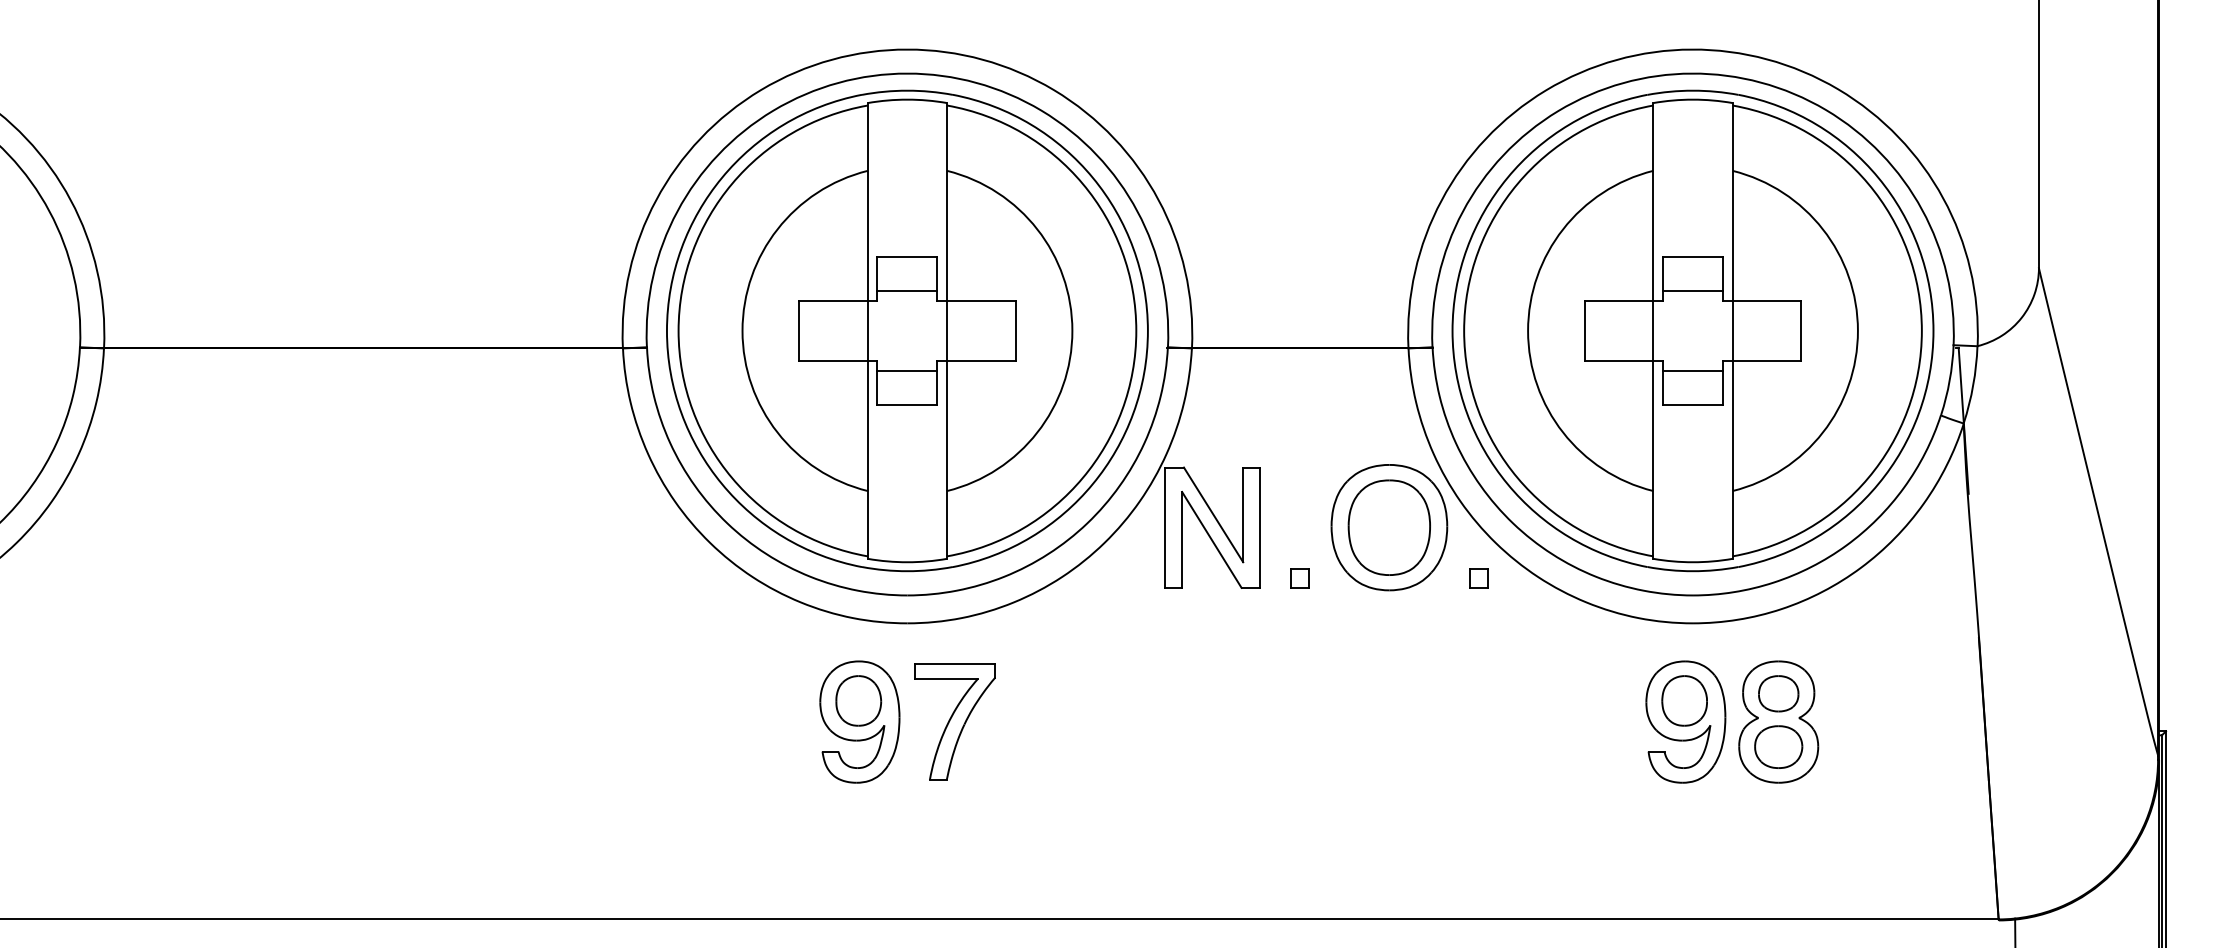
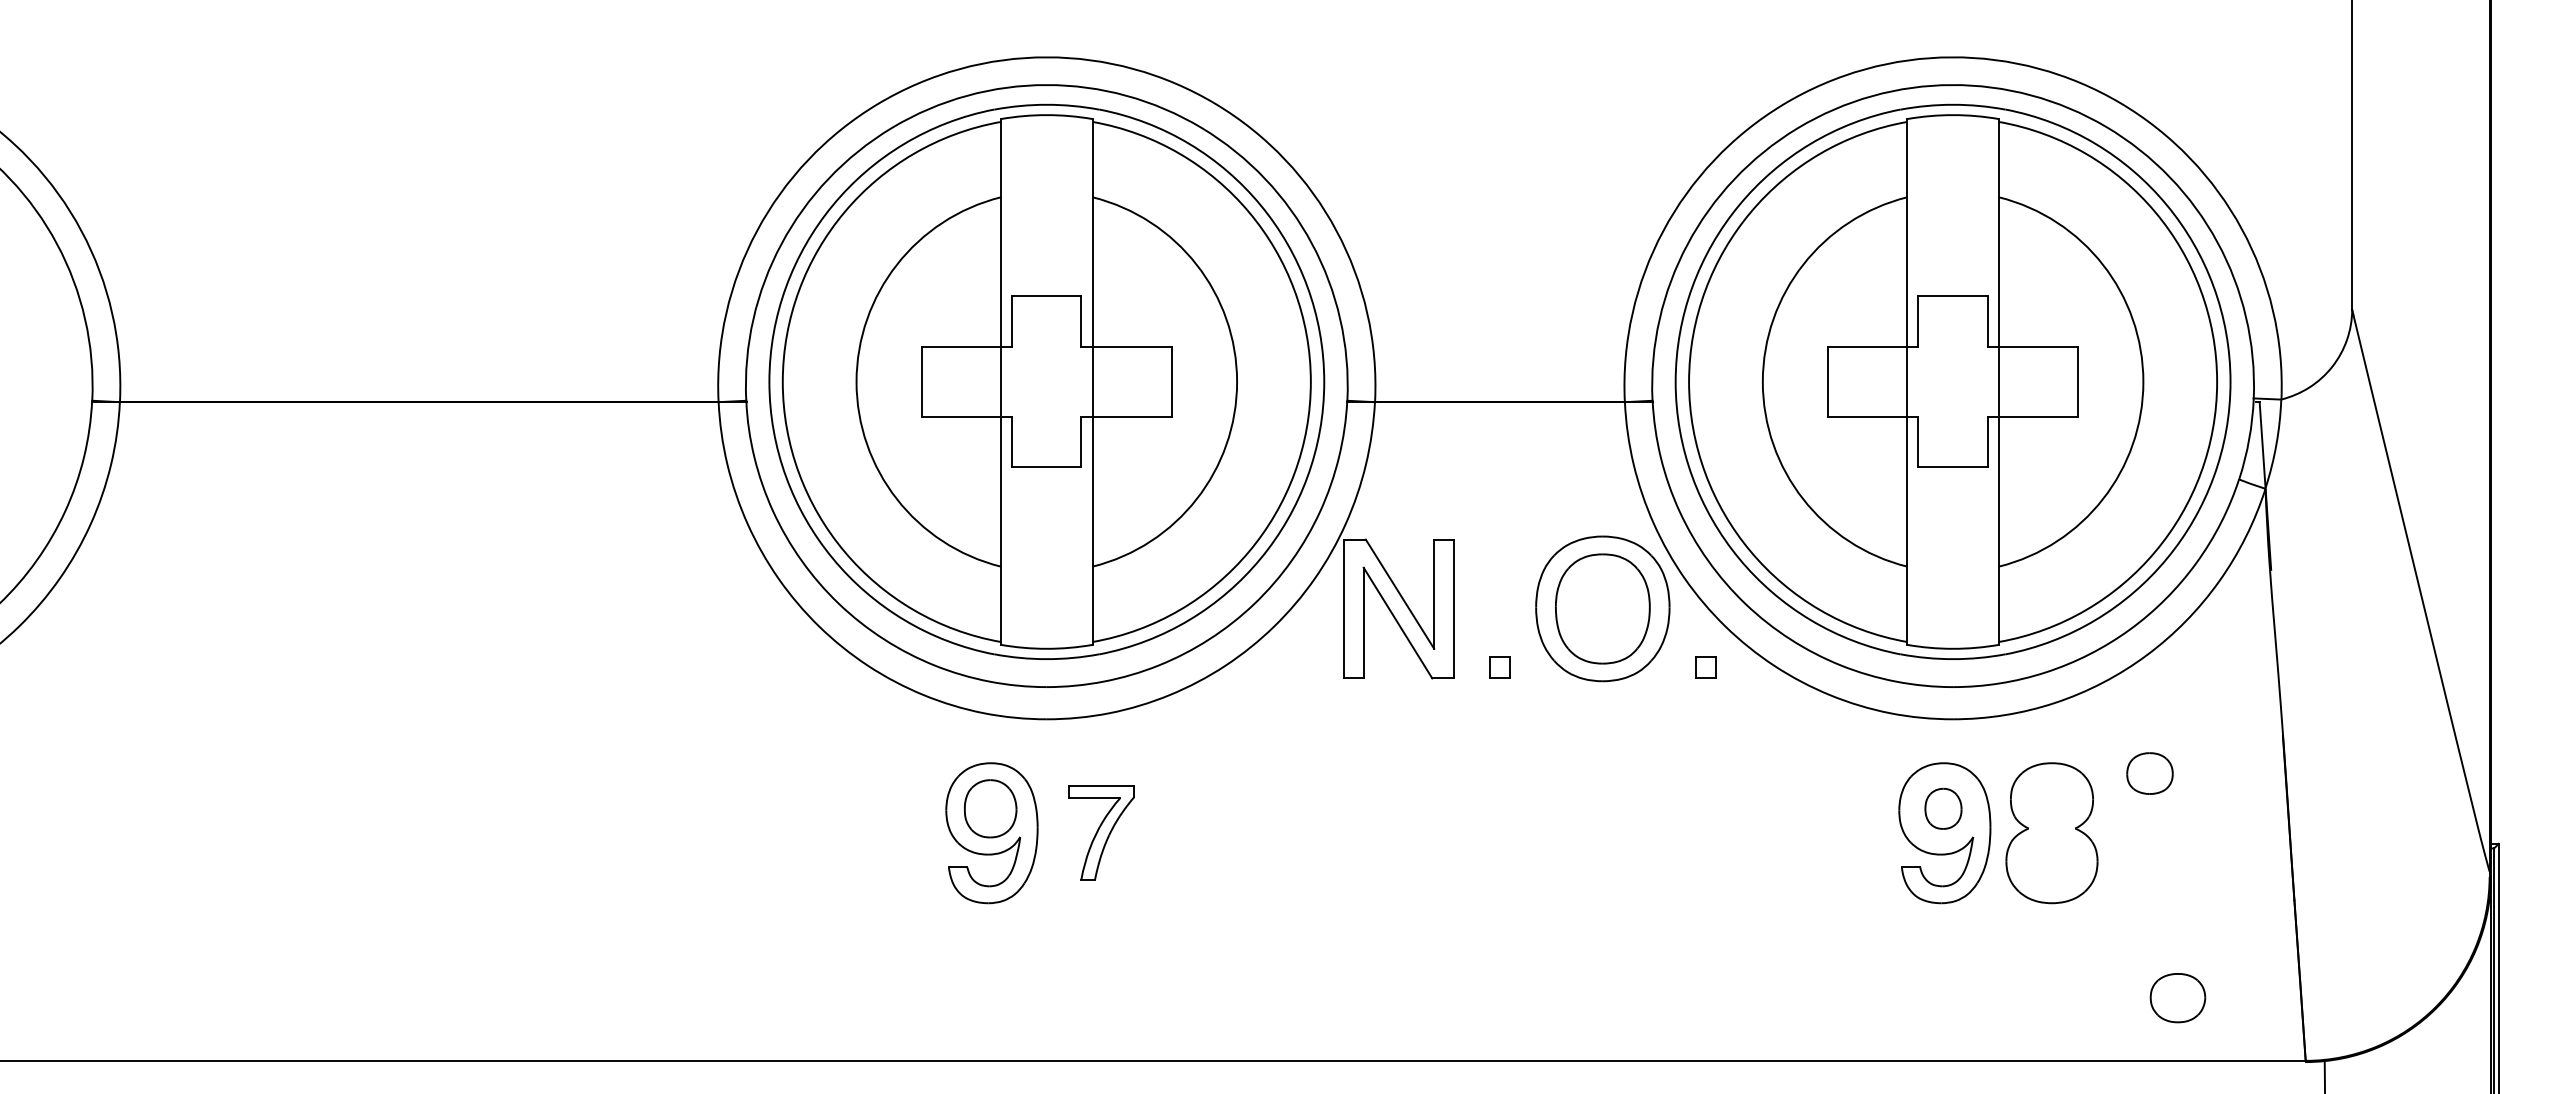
line: (907, 290) -> (1046, 335), removed
line: (1692, 290) -> (1952, 335), removed
line: (907, 371) -> (1046, 428), removed
line: (1692, 371) -> (1952, 428), removed
part: (1778, 693) -> (2149, 773), moved
part: (1684, 700) -> (1943, 808), size x0.7
part: (954, 721) -> (1101, 832), size x0.7
part: (1778, 747) -> (2177, 998), moved

